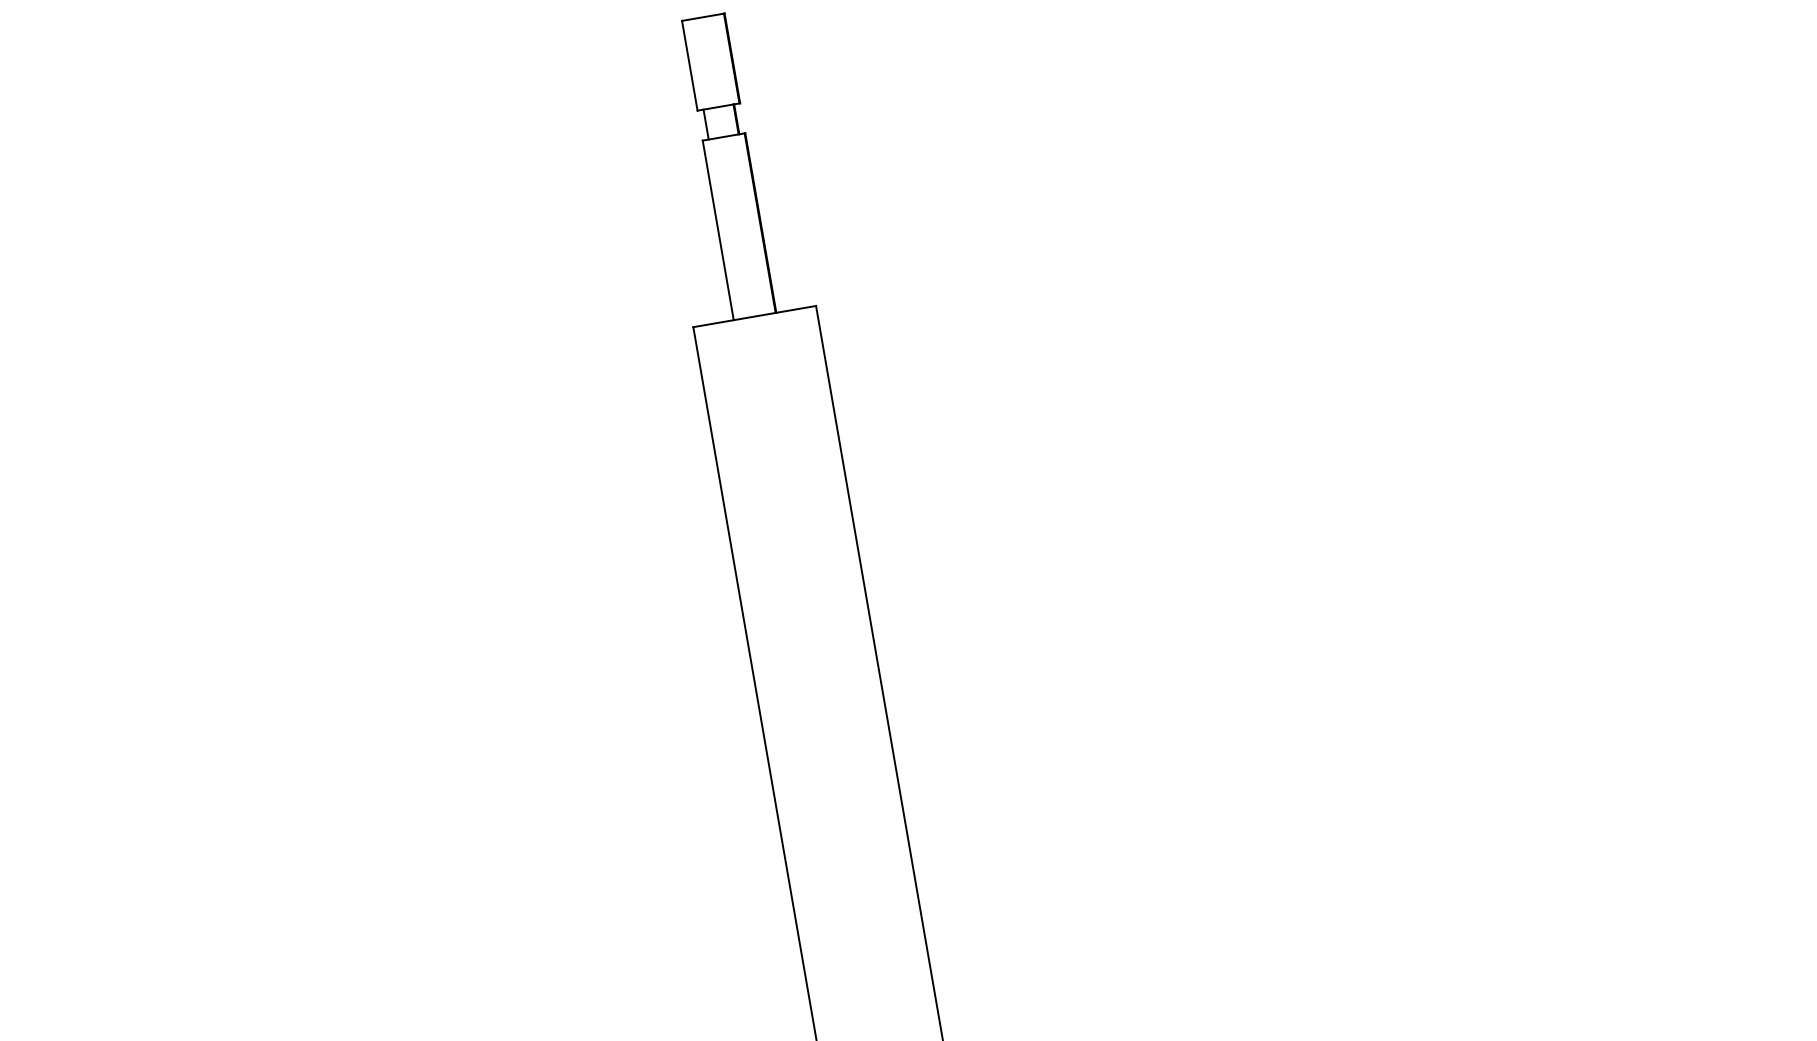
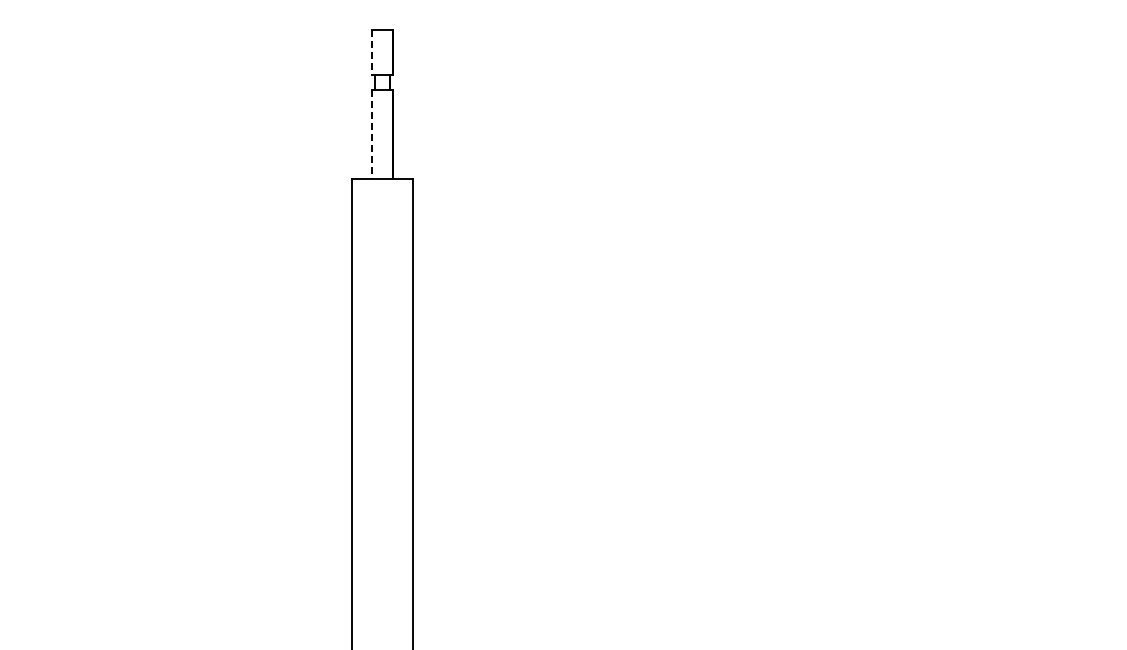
line: (689, 65) -> (371, 52), solid -> dashed
line: (717, 230) -> (371, 134), solid -> dashed

